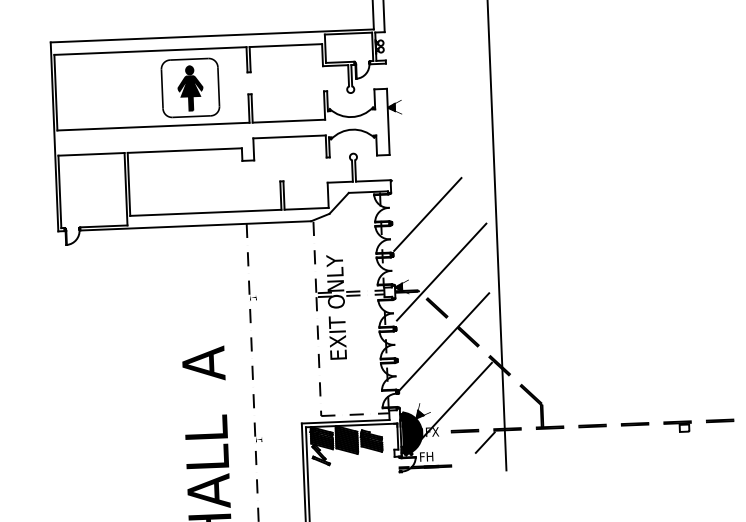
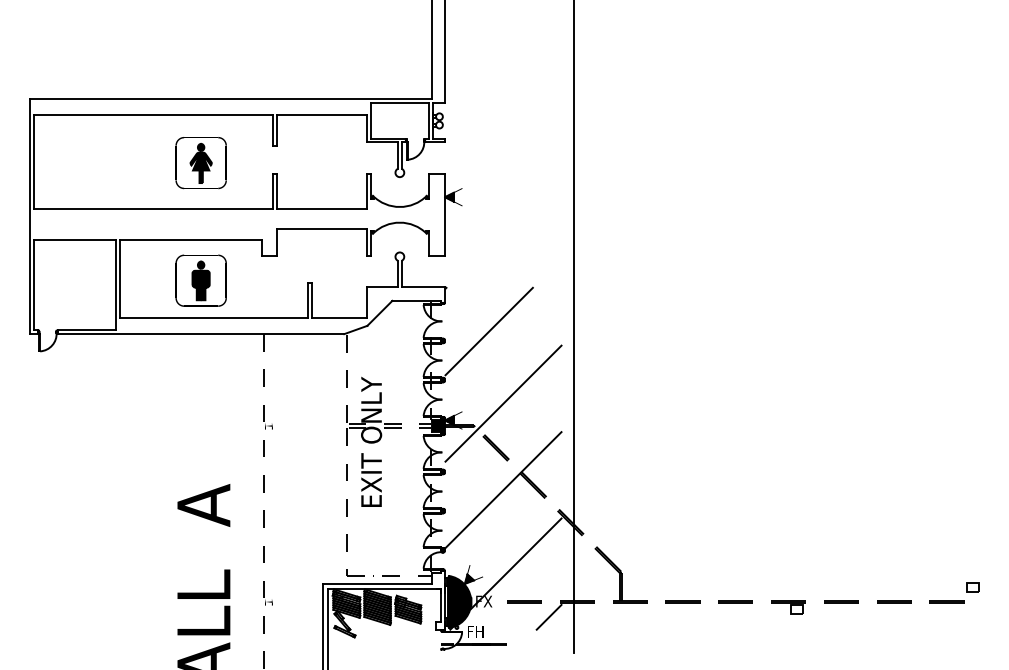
part: (189, 88) -> (200, 163), size x0.71
part: (193, 182) -> (200, 280), added
fill: (389, 291) -> (437, 425), added

